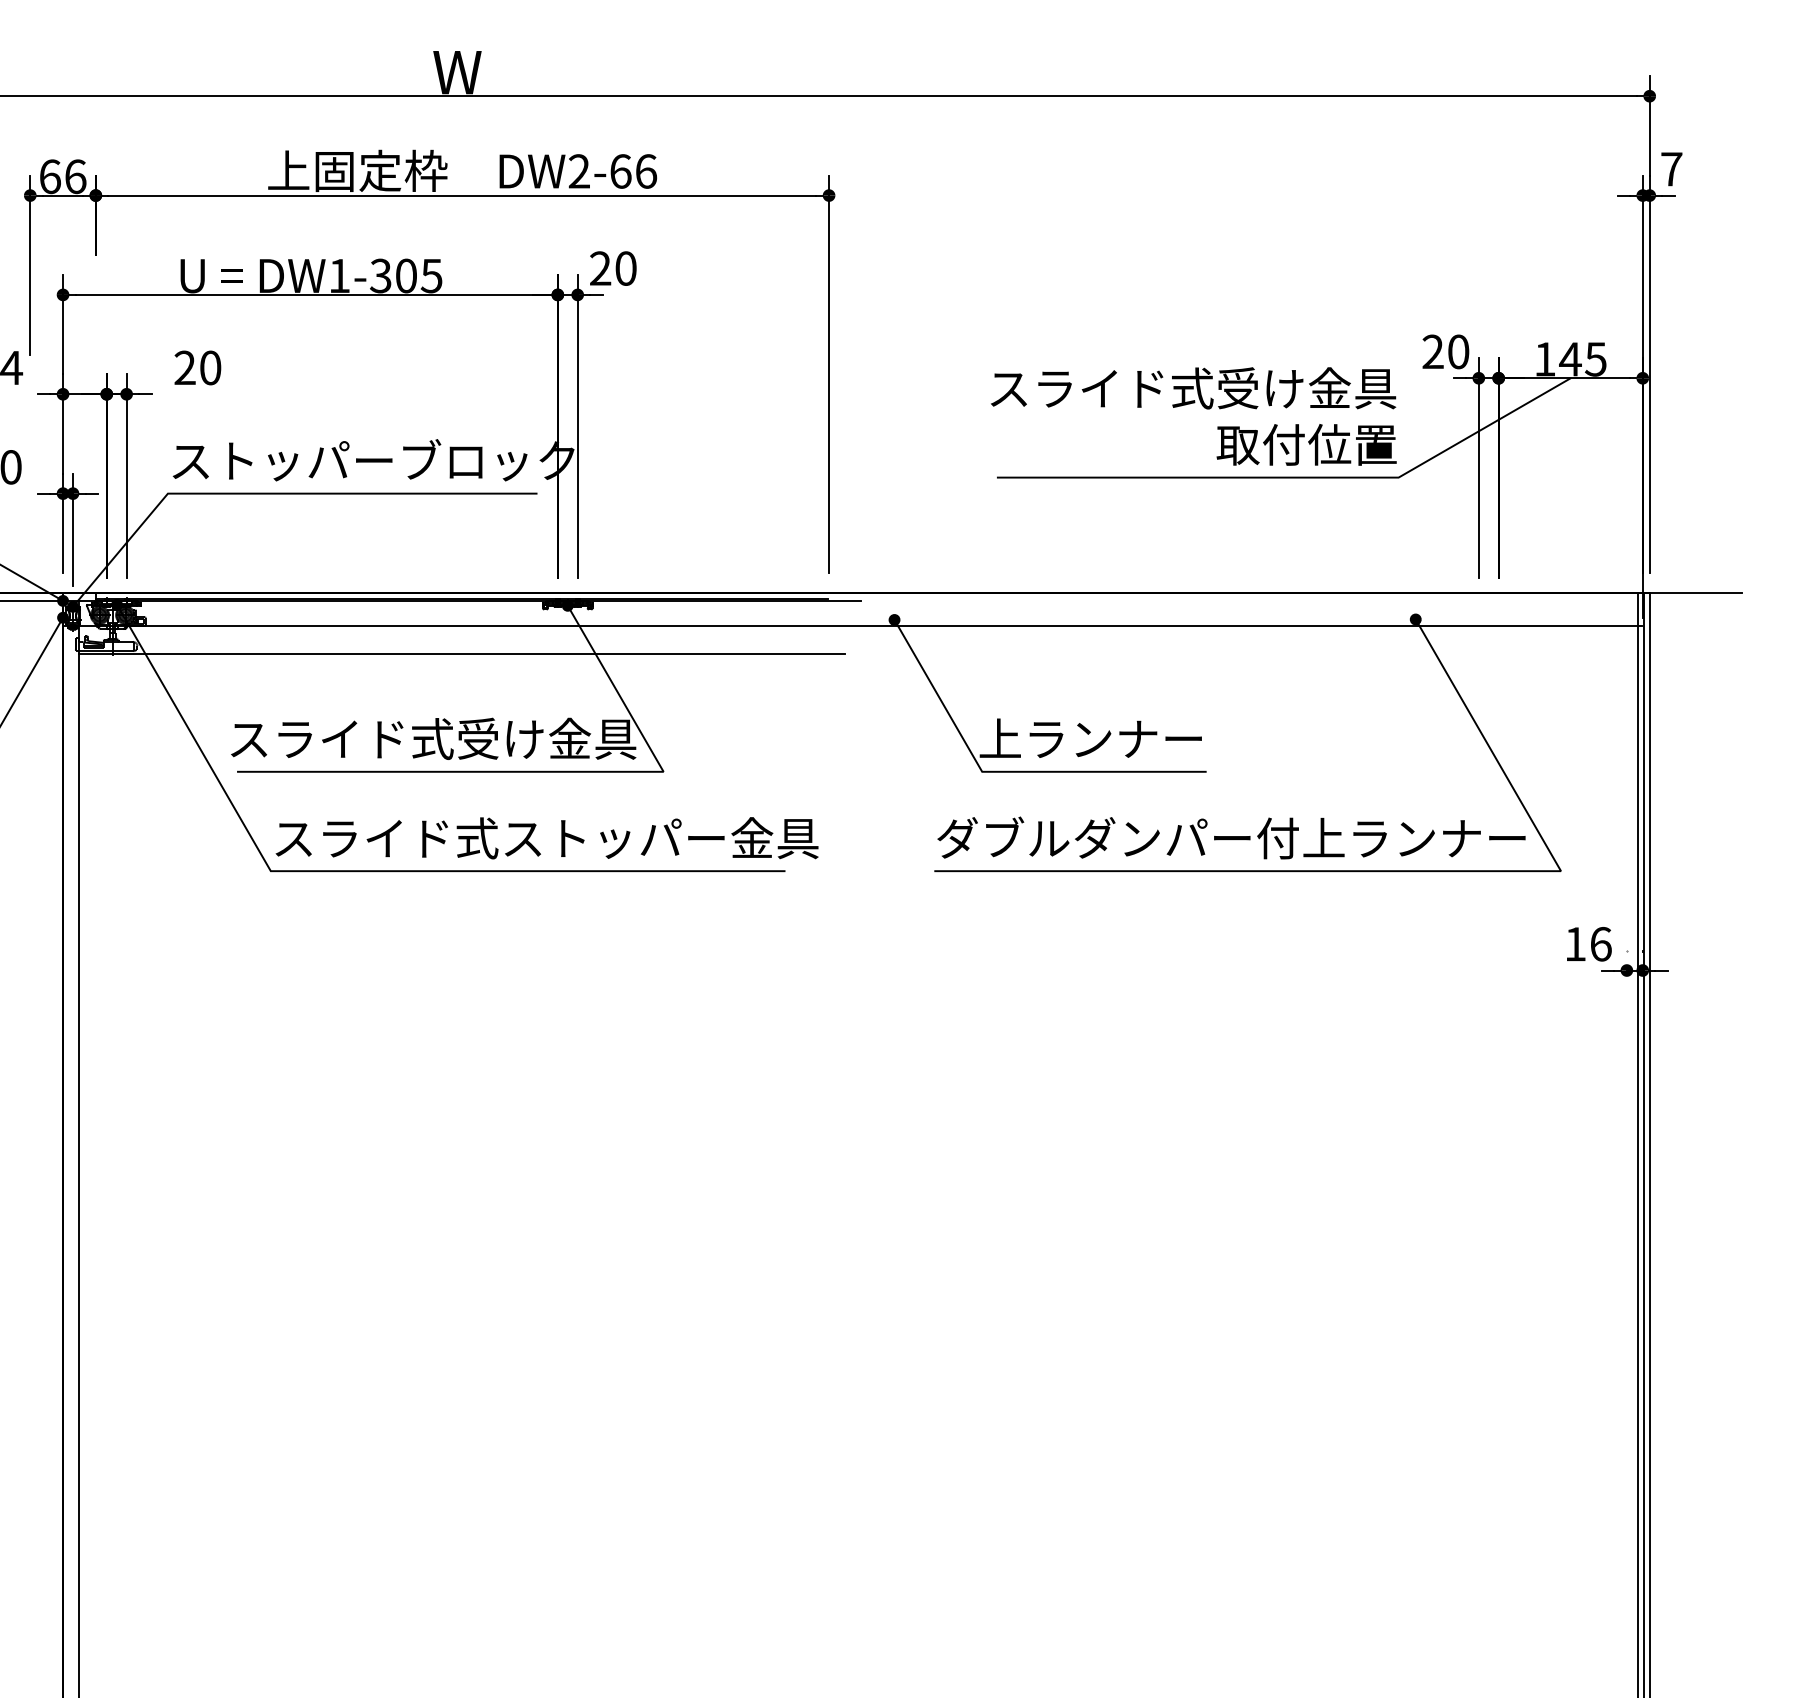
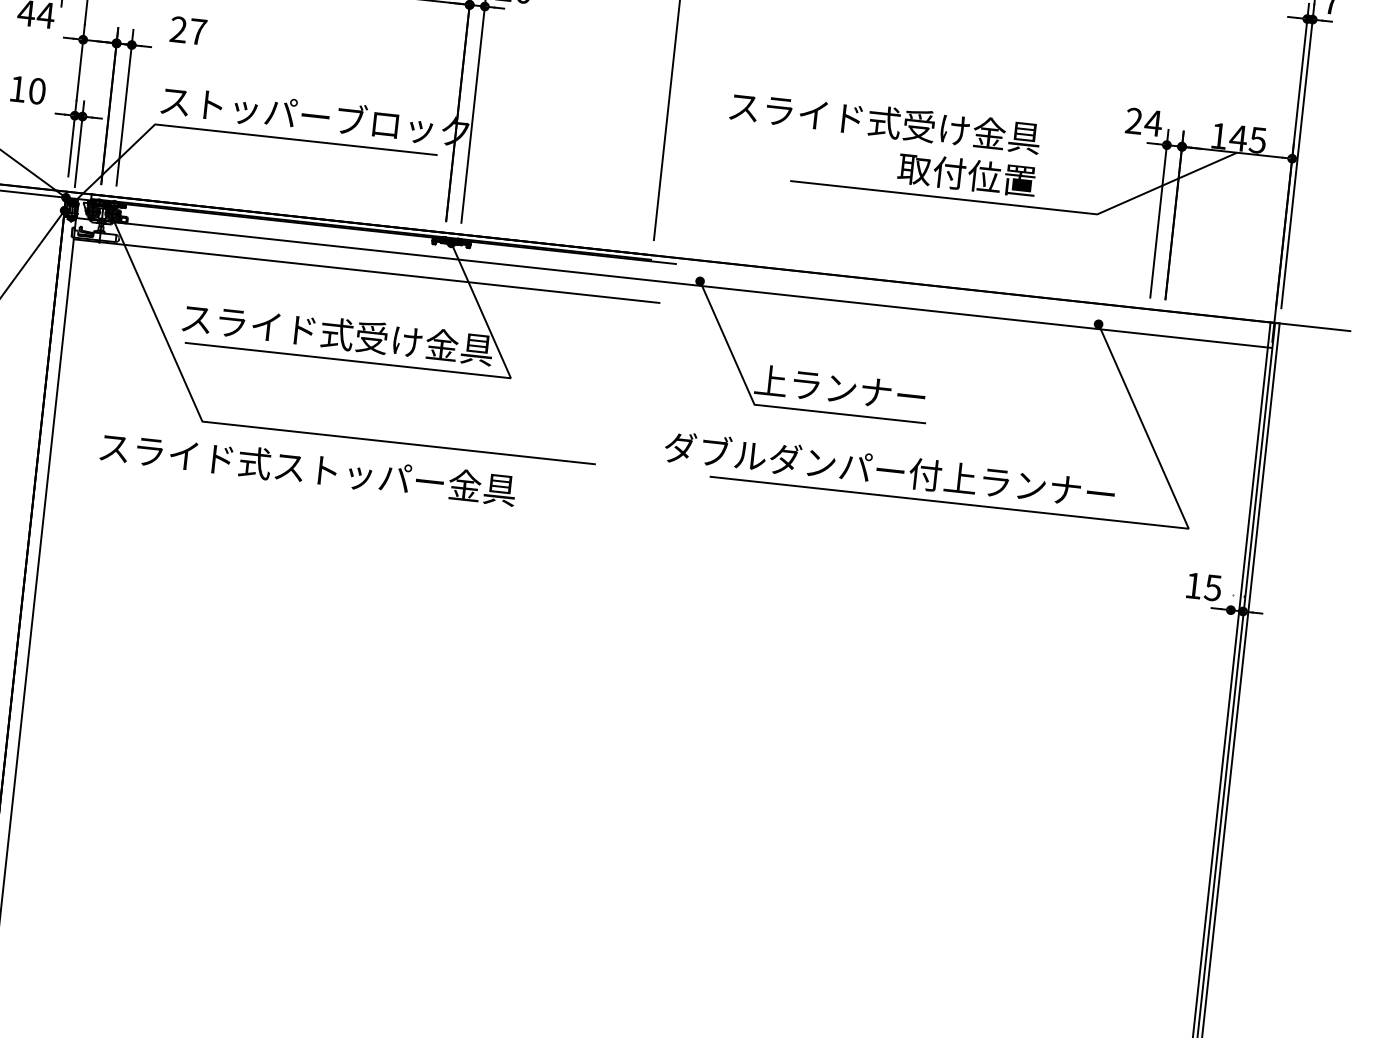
text: (1458, 351) -> (1153, 122), 20 -> 24
text: (210, 367) -> (198, 31), 20 -> 27
text: (1193, 416) -> (882, 143), moved
text: (1231, 837) -> (889, 470), moved
text: (546, 838) -> (307, 468), moved
text: (1600, 943) -> (1212, 587), 16 -> 15

